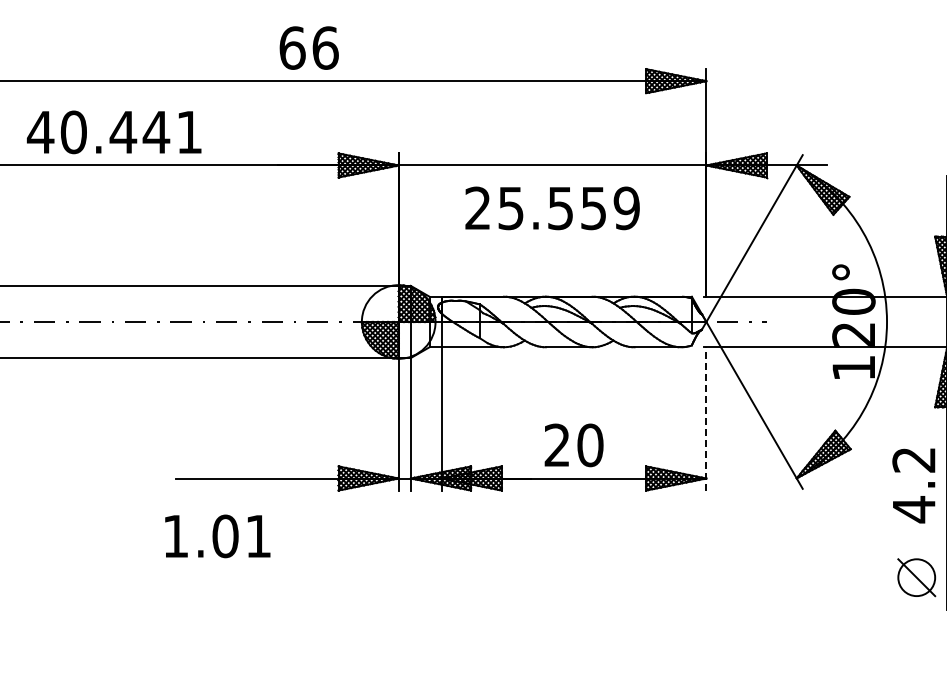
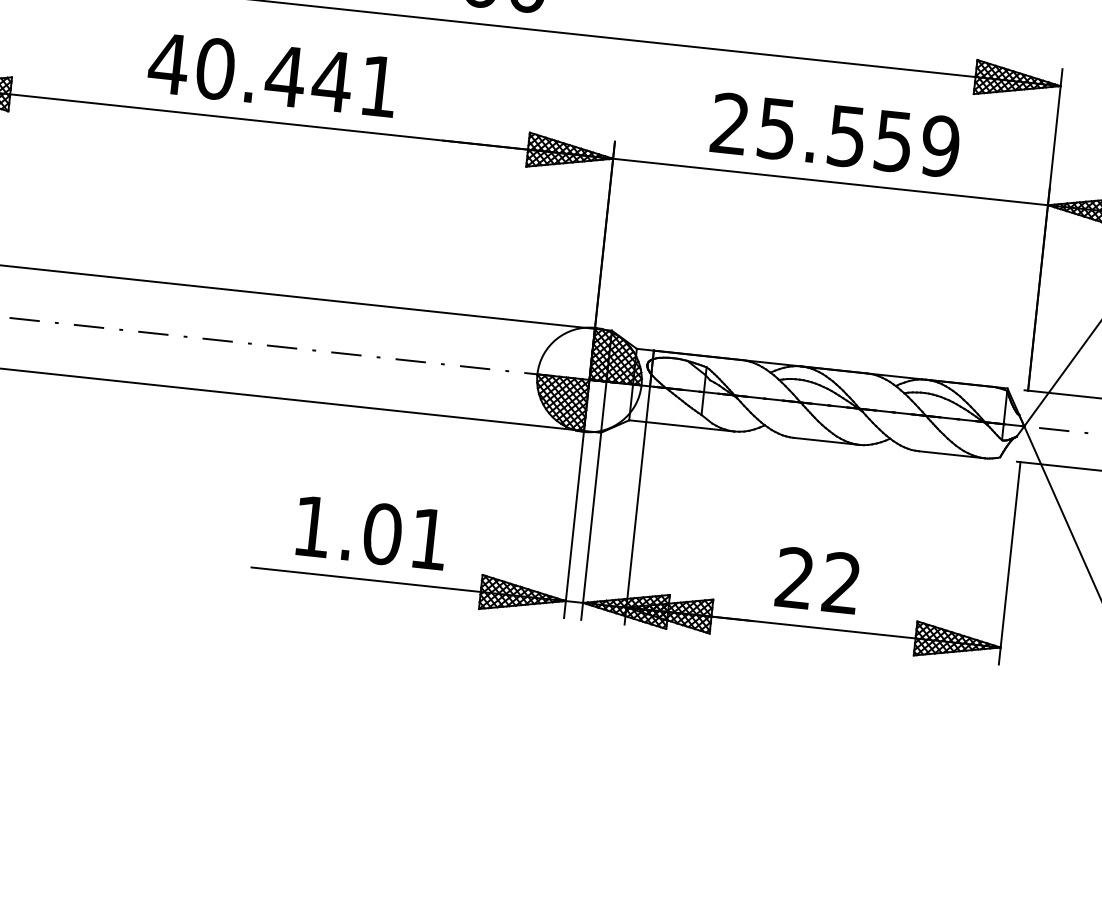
text: (114, 132) -> (273, 75), moved
text: (552, 208) -> (835, 135), moved
line: (706, 418) -> (1009, 562), dashed -> solid
text: (590, 445) -> (841, 583), 20 -> 22
text: (217, 536) -> (371, 533), moved

